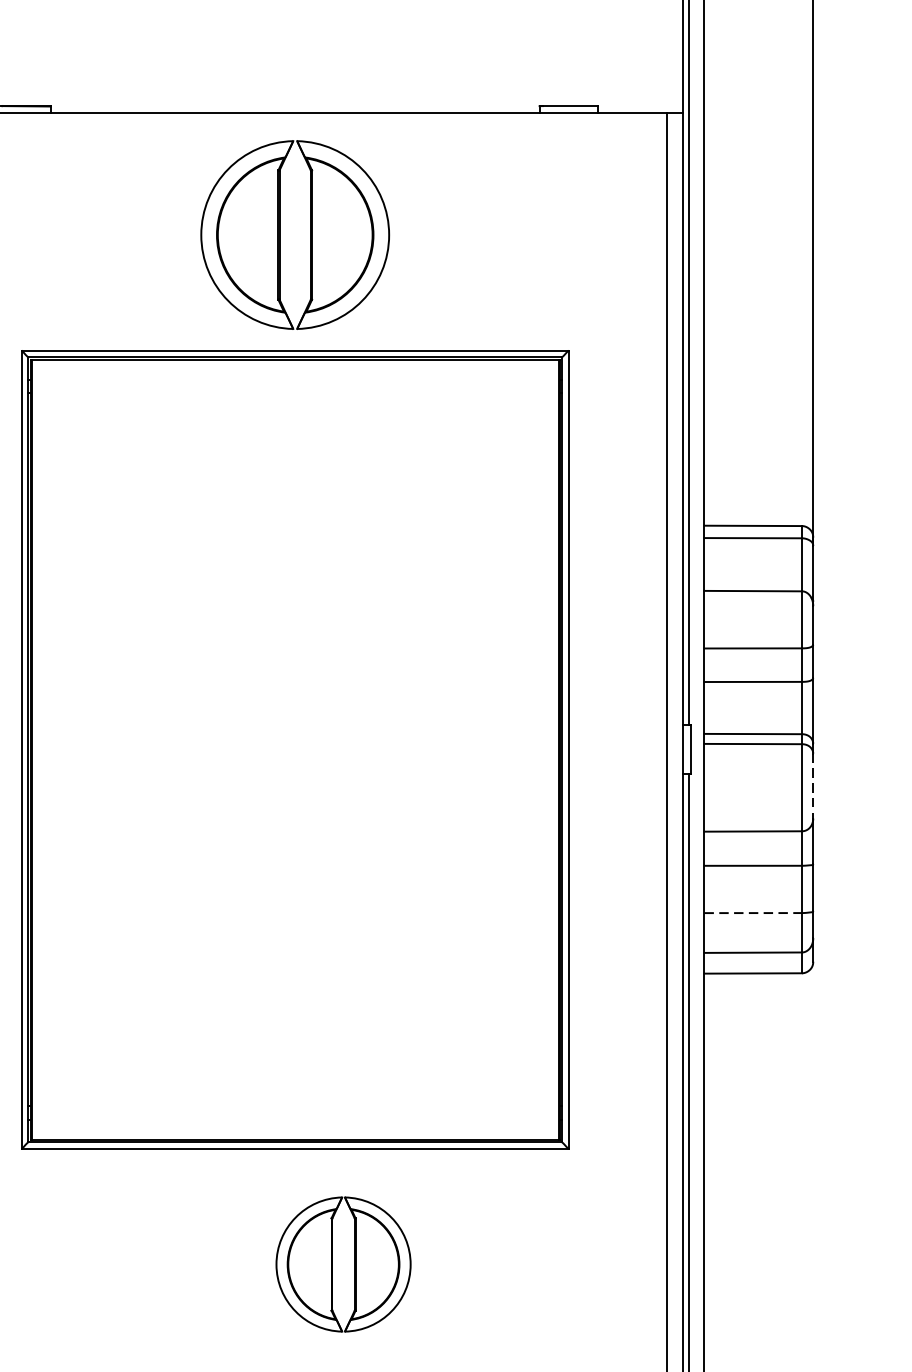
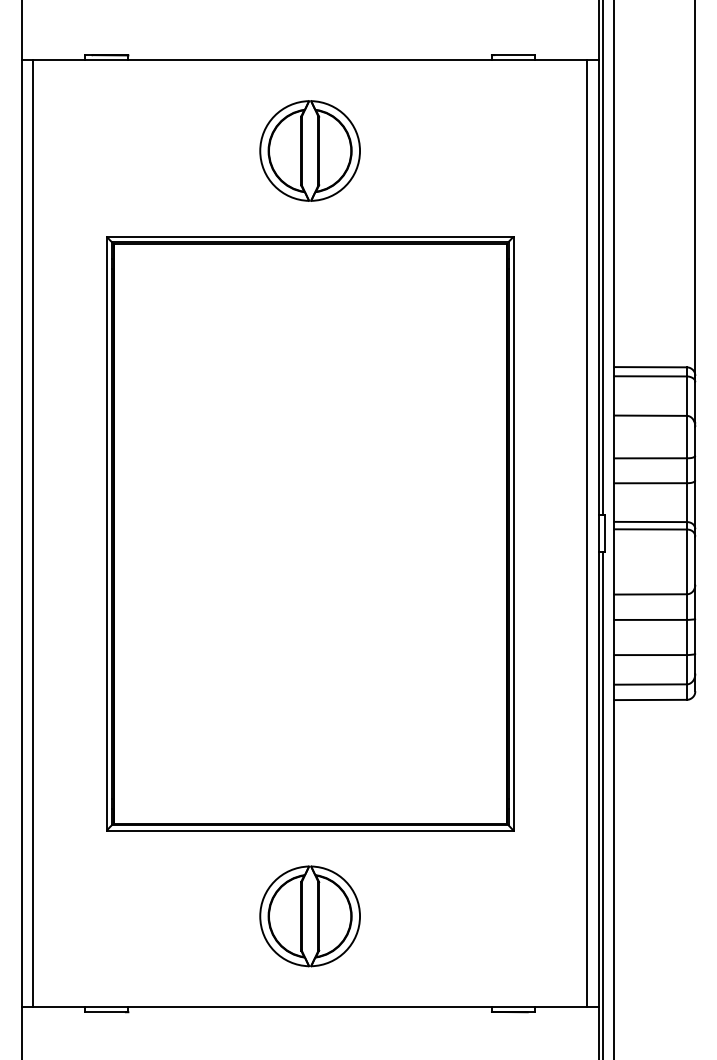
part: (294, 234) -> (309, 150), size x0.71
line: (813, 787) -> (695, 561), dashed -> solid
line: (754, 913) -> (651, 655), dashed -> solid
part: (342, 1264) -> (309, 916), moved

